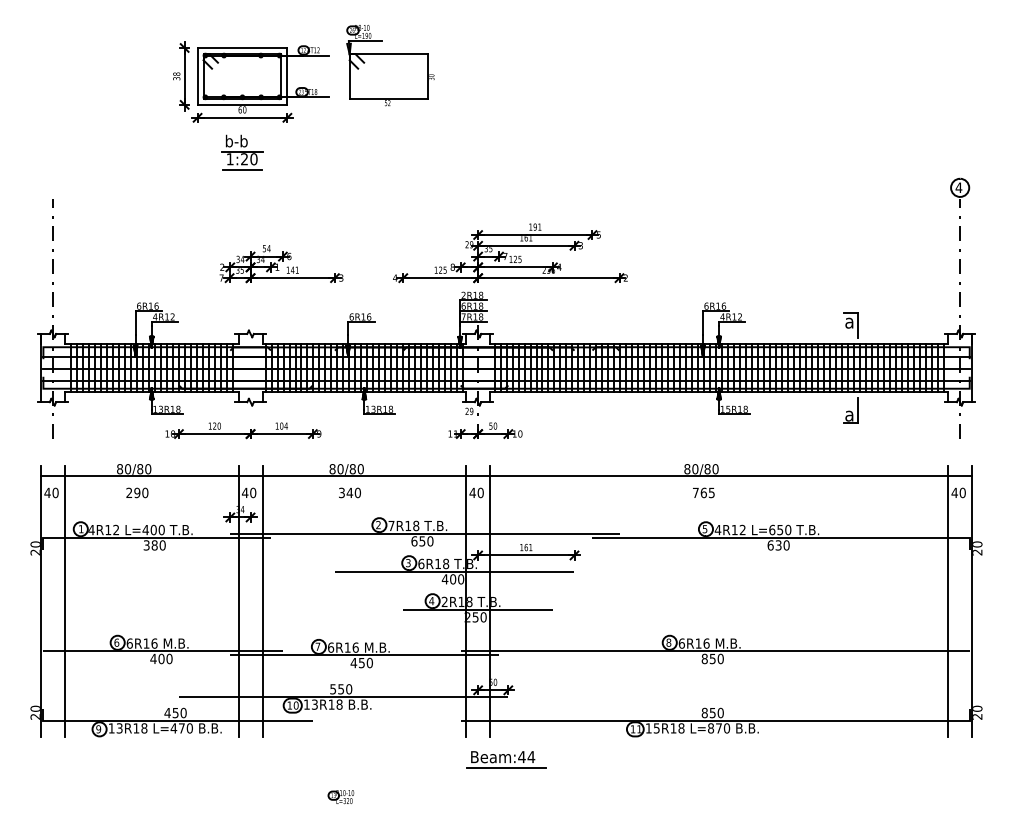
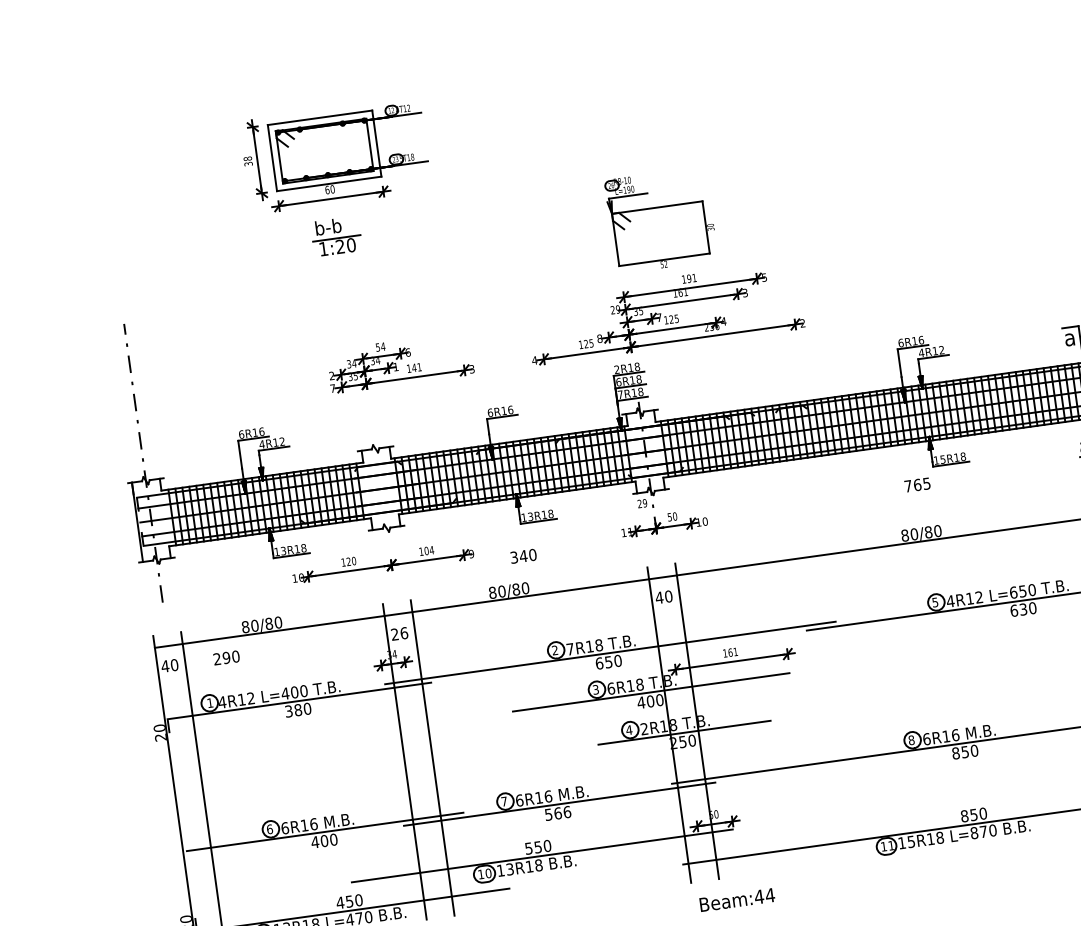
part: (390, 65) -> (661, 220), moved
line: (242, 169) -> (339, 259), removed
text: (137, 492) -> (226, 657), moved
text: (248, 492) -> (398, 633), 40 -> 26
text: (349, 492) -> (523, 555), moved
text: (703, 492) -> (917, 484), moved
text: (361, 662) -> (557, 812), 450 -> 566
line: (506, 767) -> (742, 911), removed

